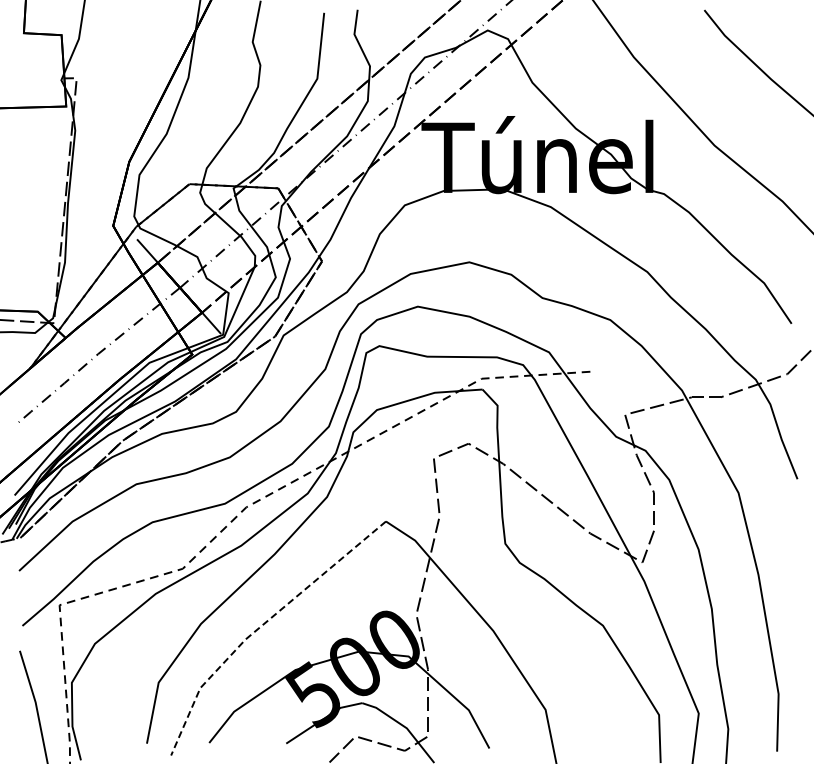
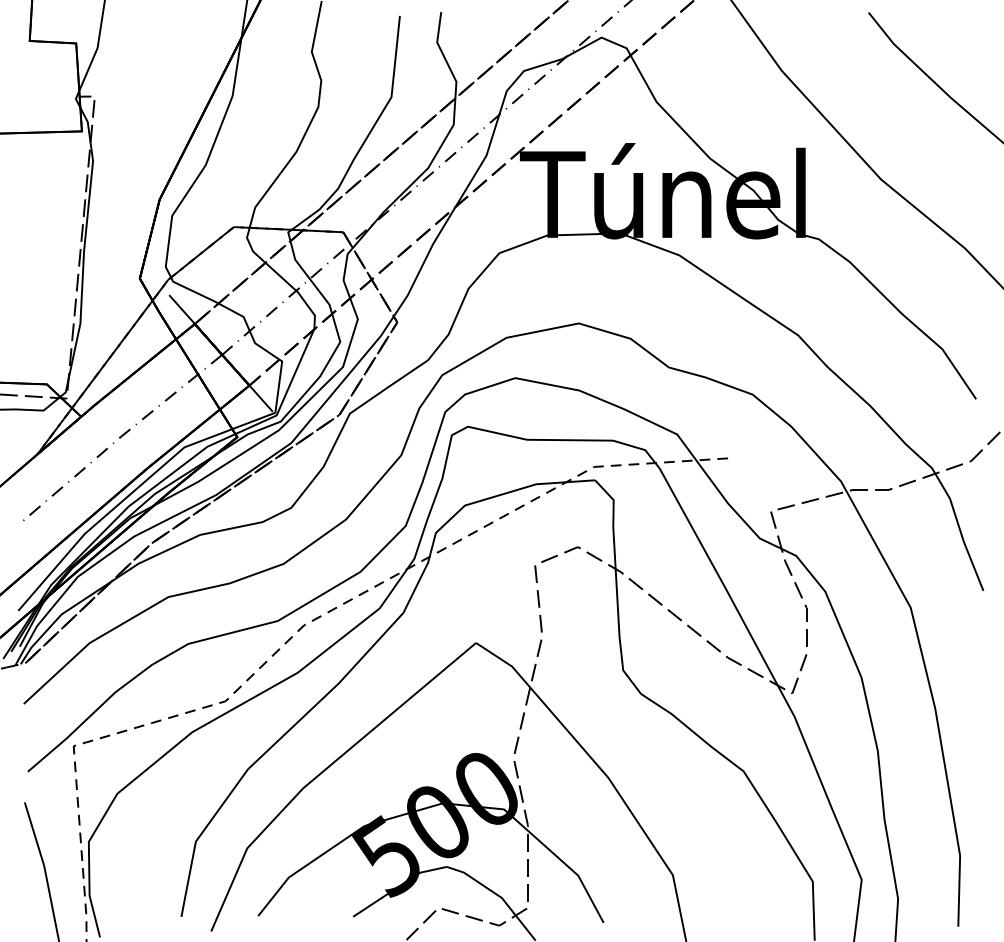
line: (260, 626) -> (321, 772), dashed -> solid

